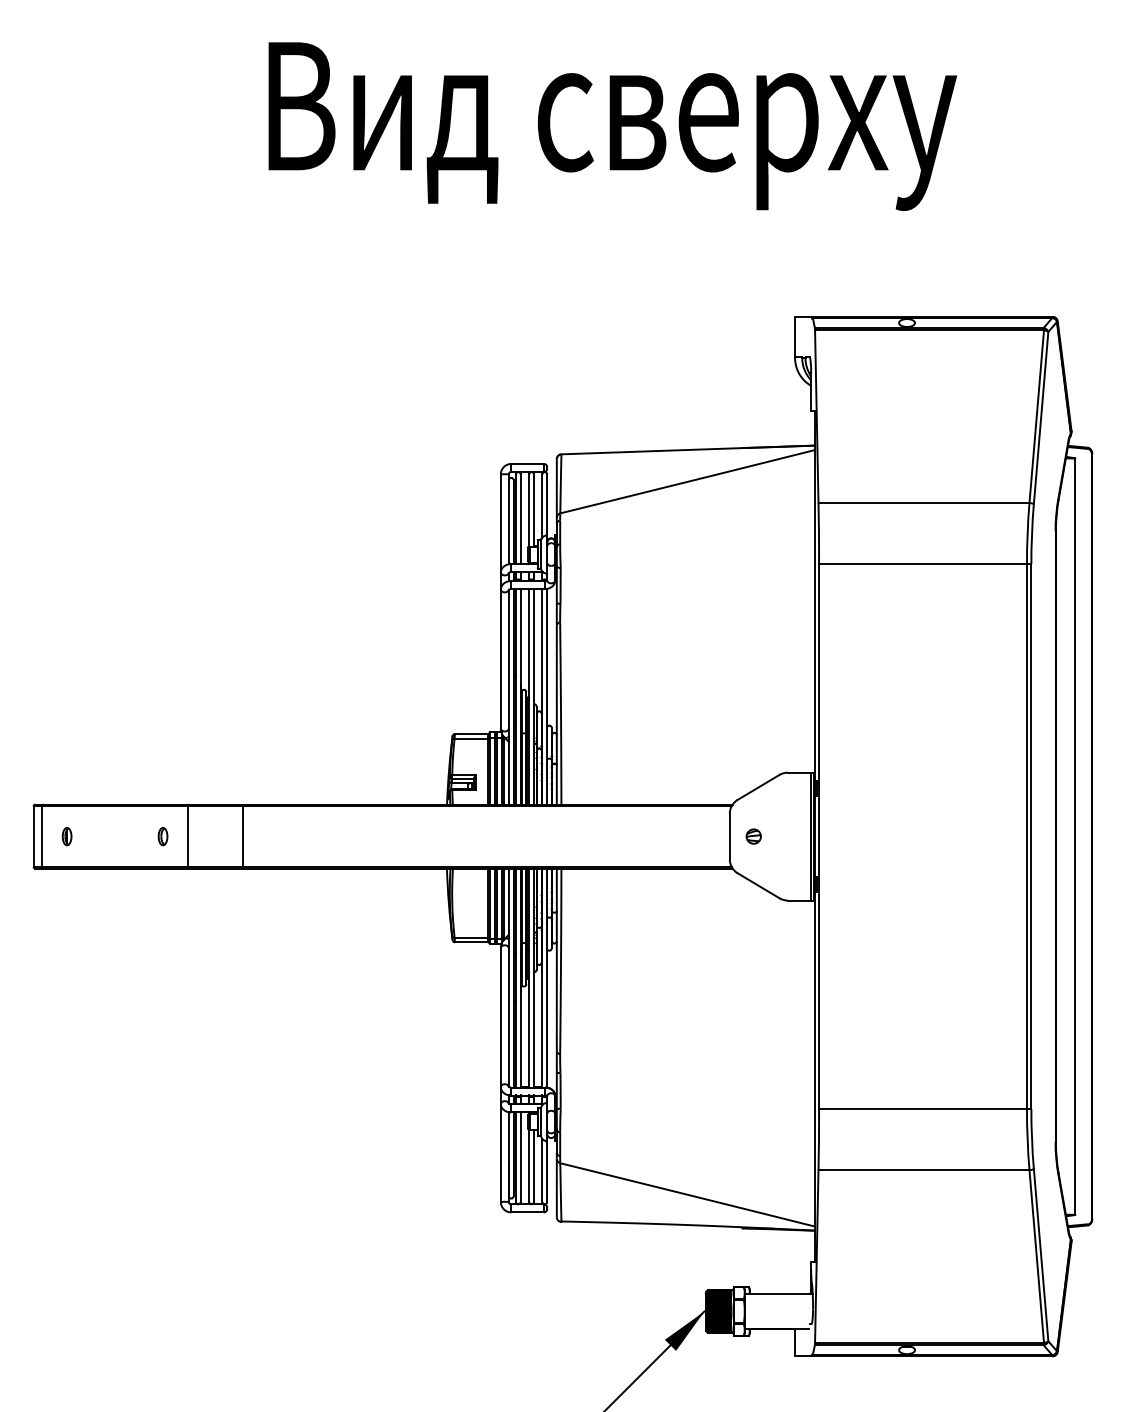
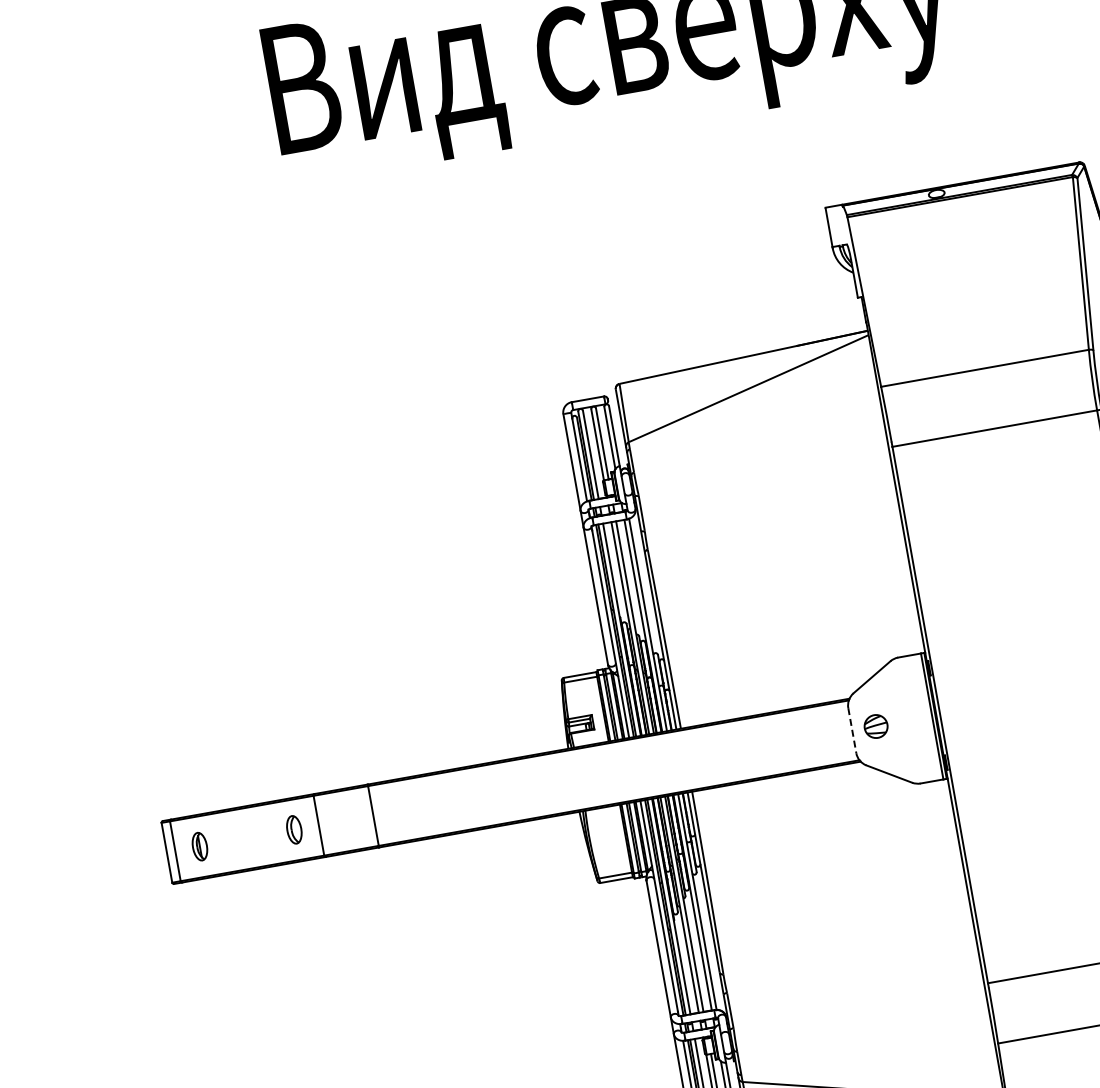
part: (66, 836) -> (199, 846), size x1.6
part: (162, 836) -> (293, 830), size x1.6
line: (729, 836) -> (852, 730), solid -> dashed
part: (753, 836) -> (875, 726), size x1.6

